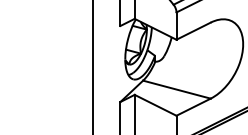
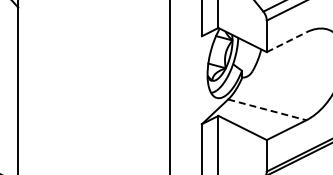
line: (194, 31) -> (287, 42), solid -> dashed
line: (177, 90) -> (267, 110), solid -> dashed

